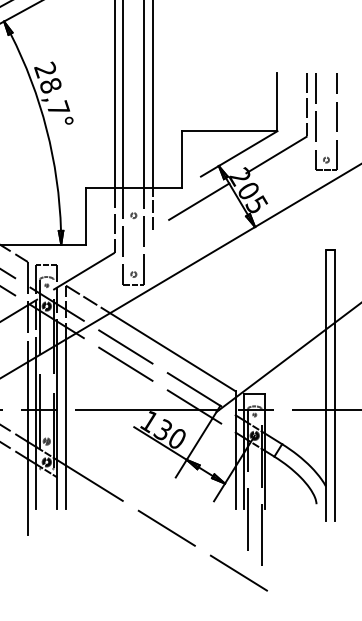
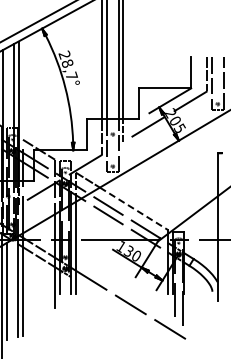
line: (173, 353) -> (134, 209), solid -> dashed
line: (335, 384) -> (222, 226), removed

